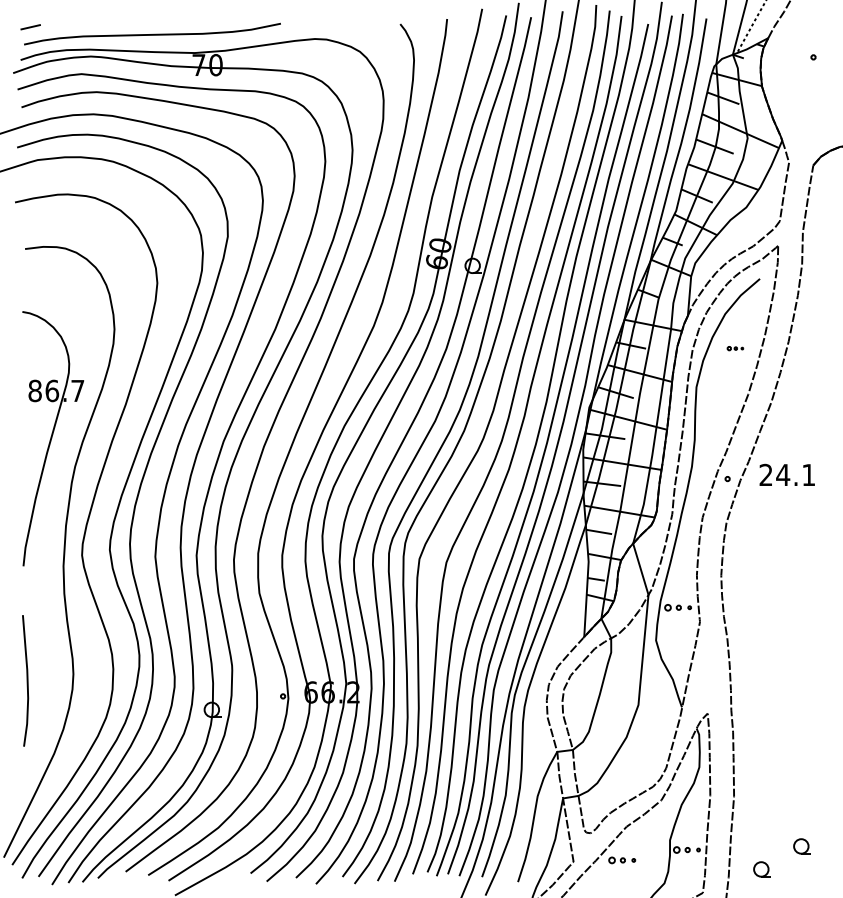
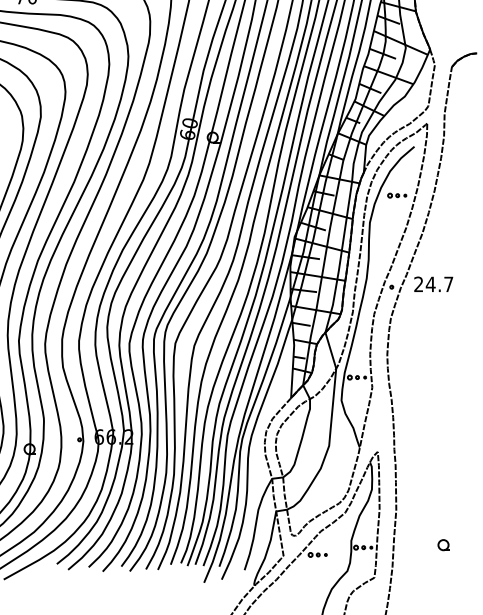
part: (735, 348) -> (397, 195), size x1.67
text: (808, 474) -> (448, 284), 24.1 -> 24.7
part: (761, 869) -> (415, 561), removed

